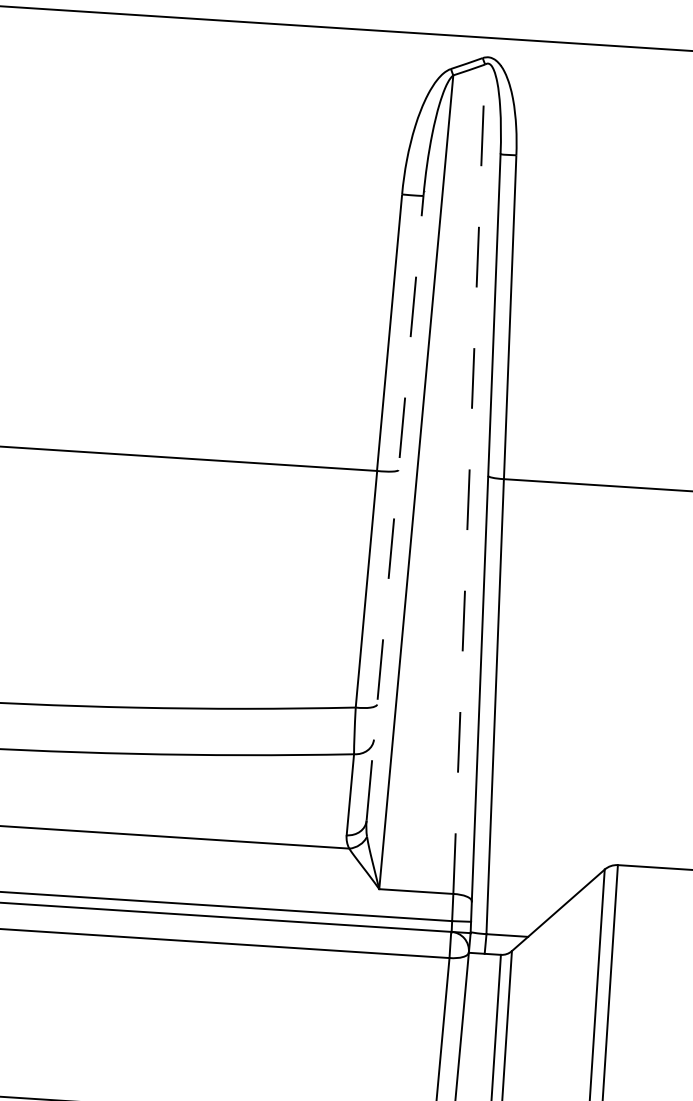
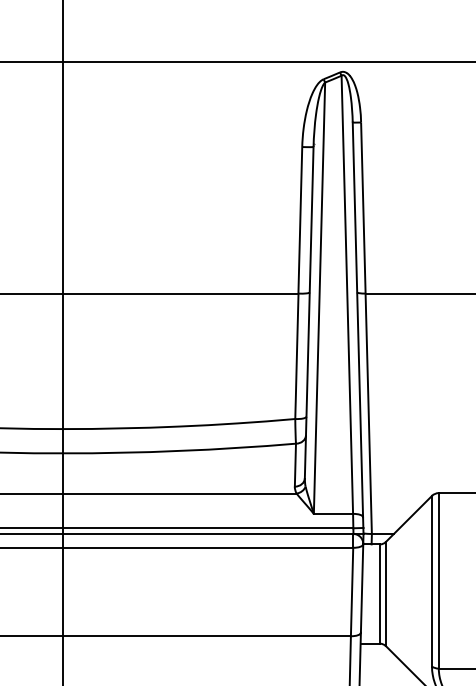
line: (469, 478) -> (347, 294), dashed -> solid
line: (395, 508) -> (309, 312), dashed -> solid

